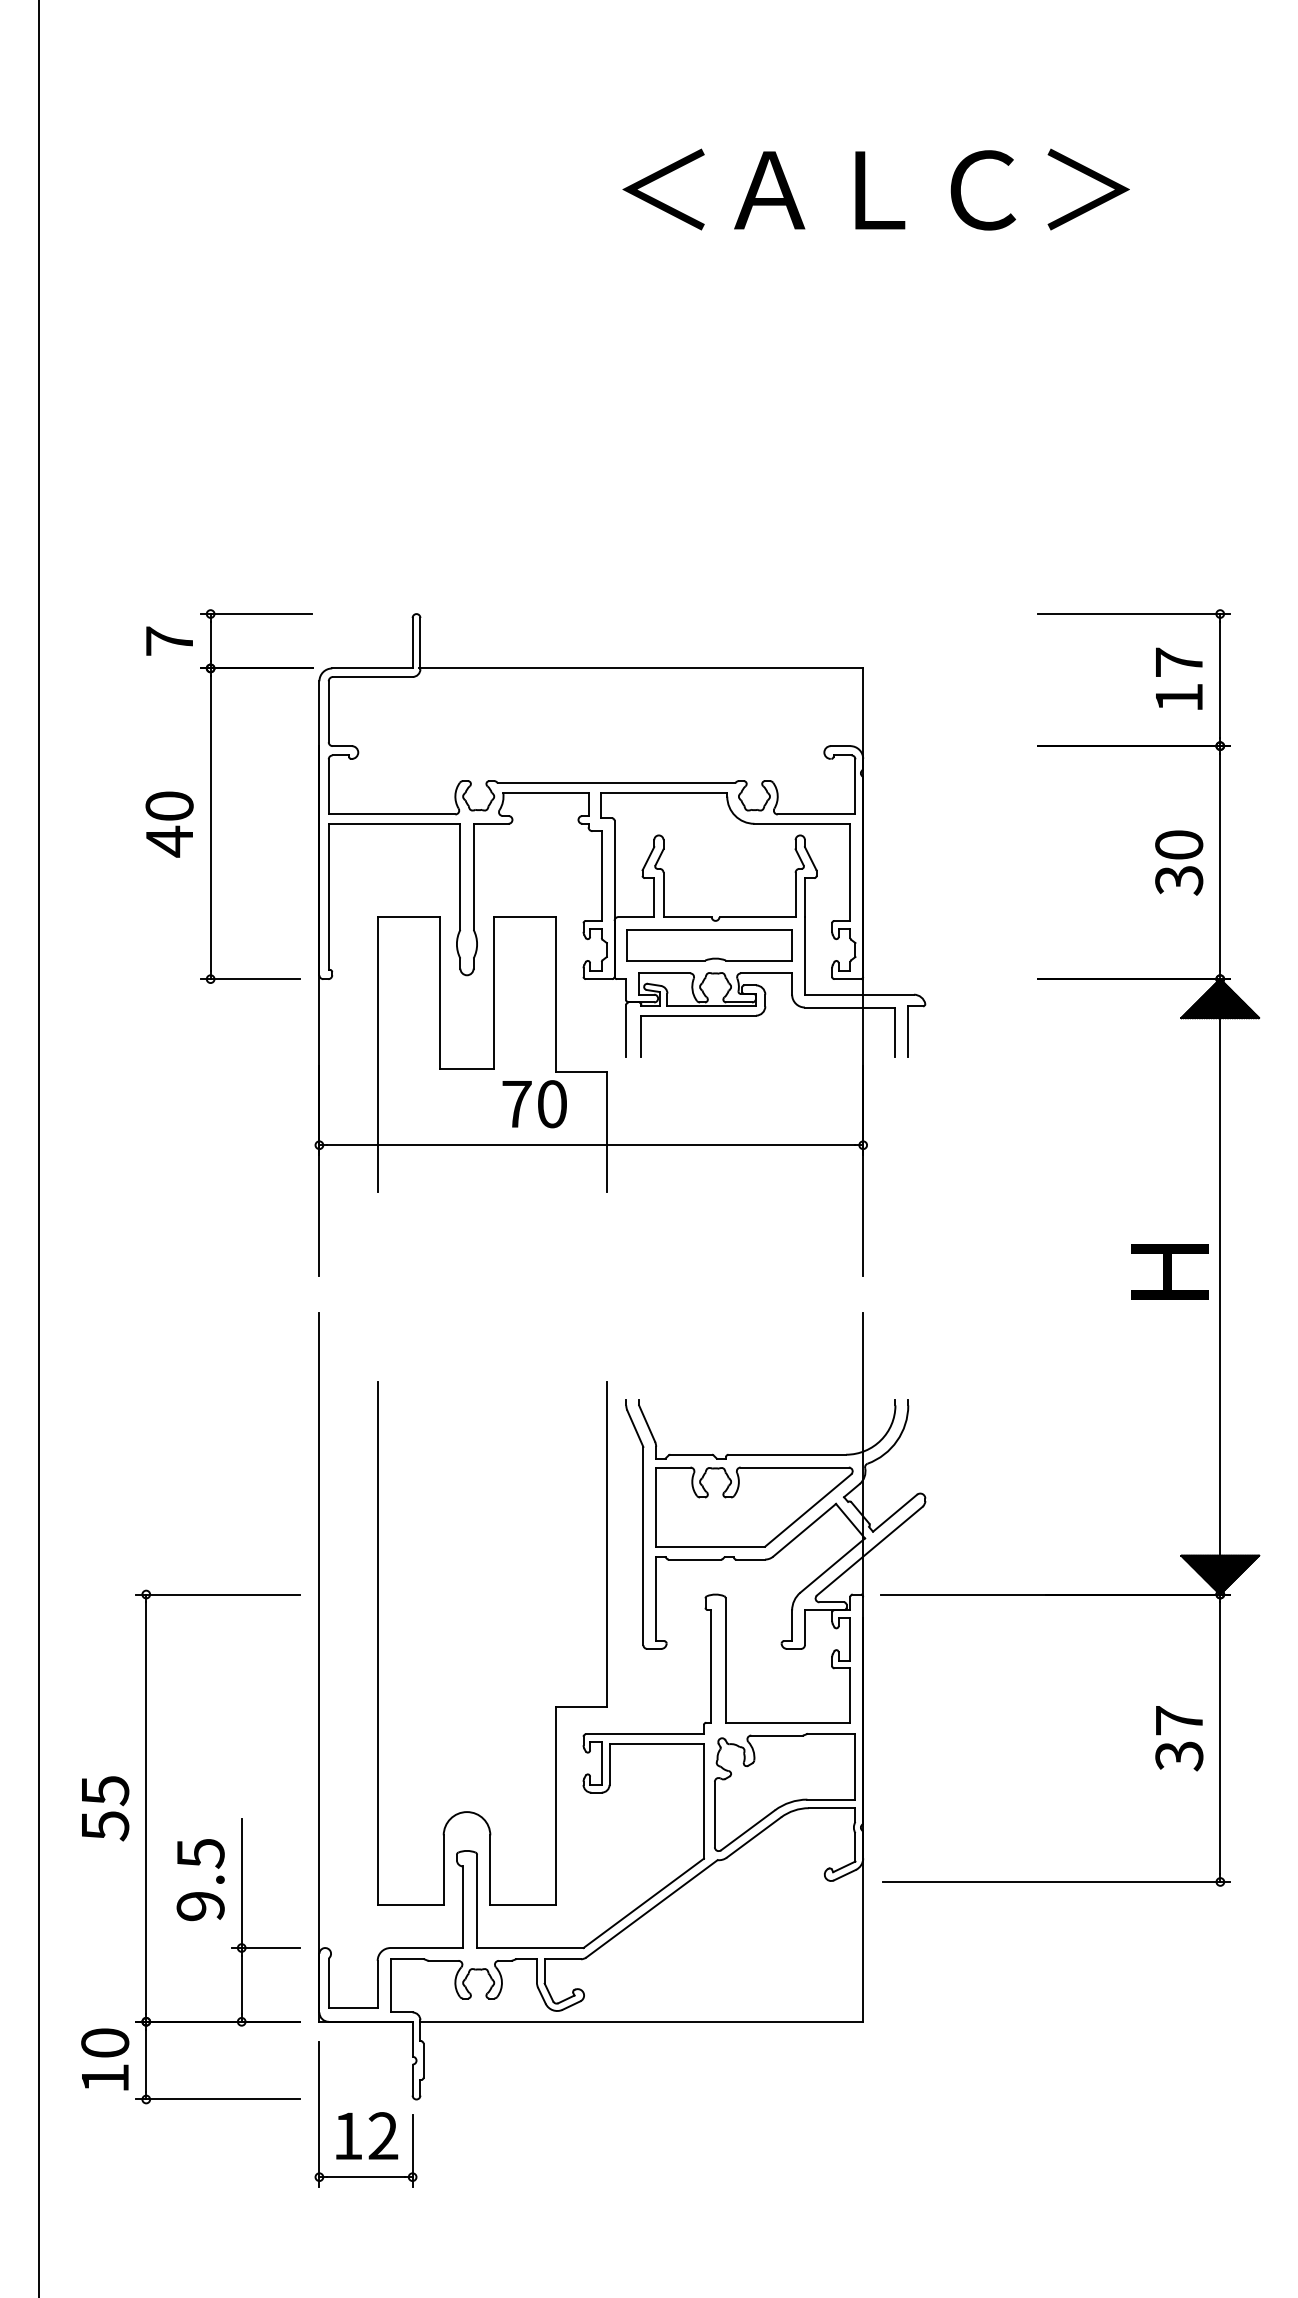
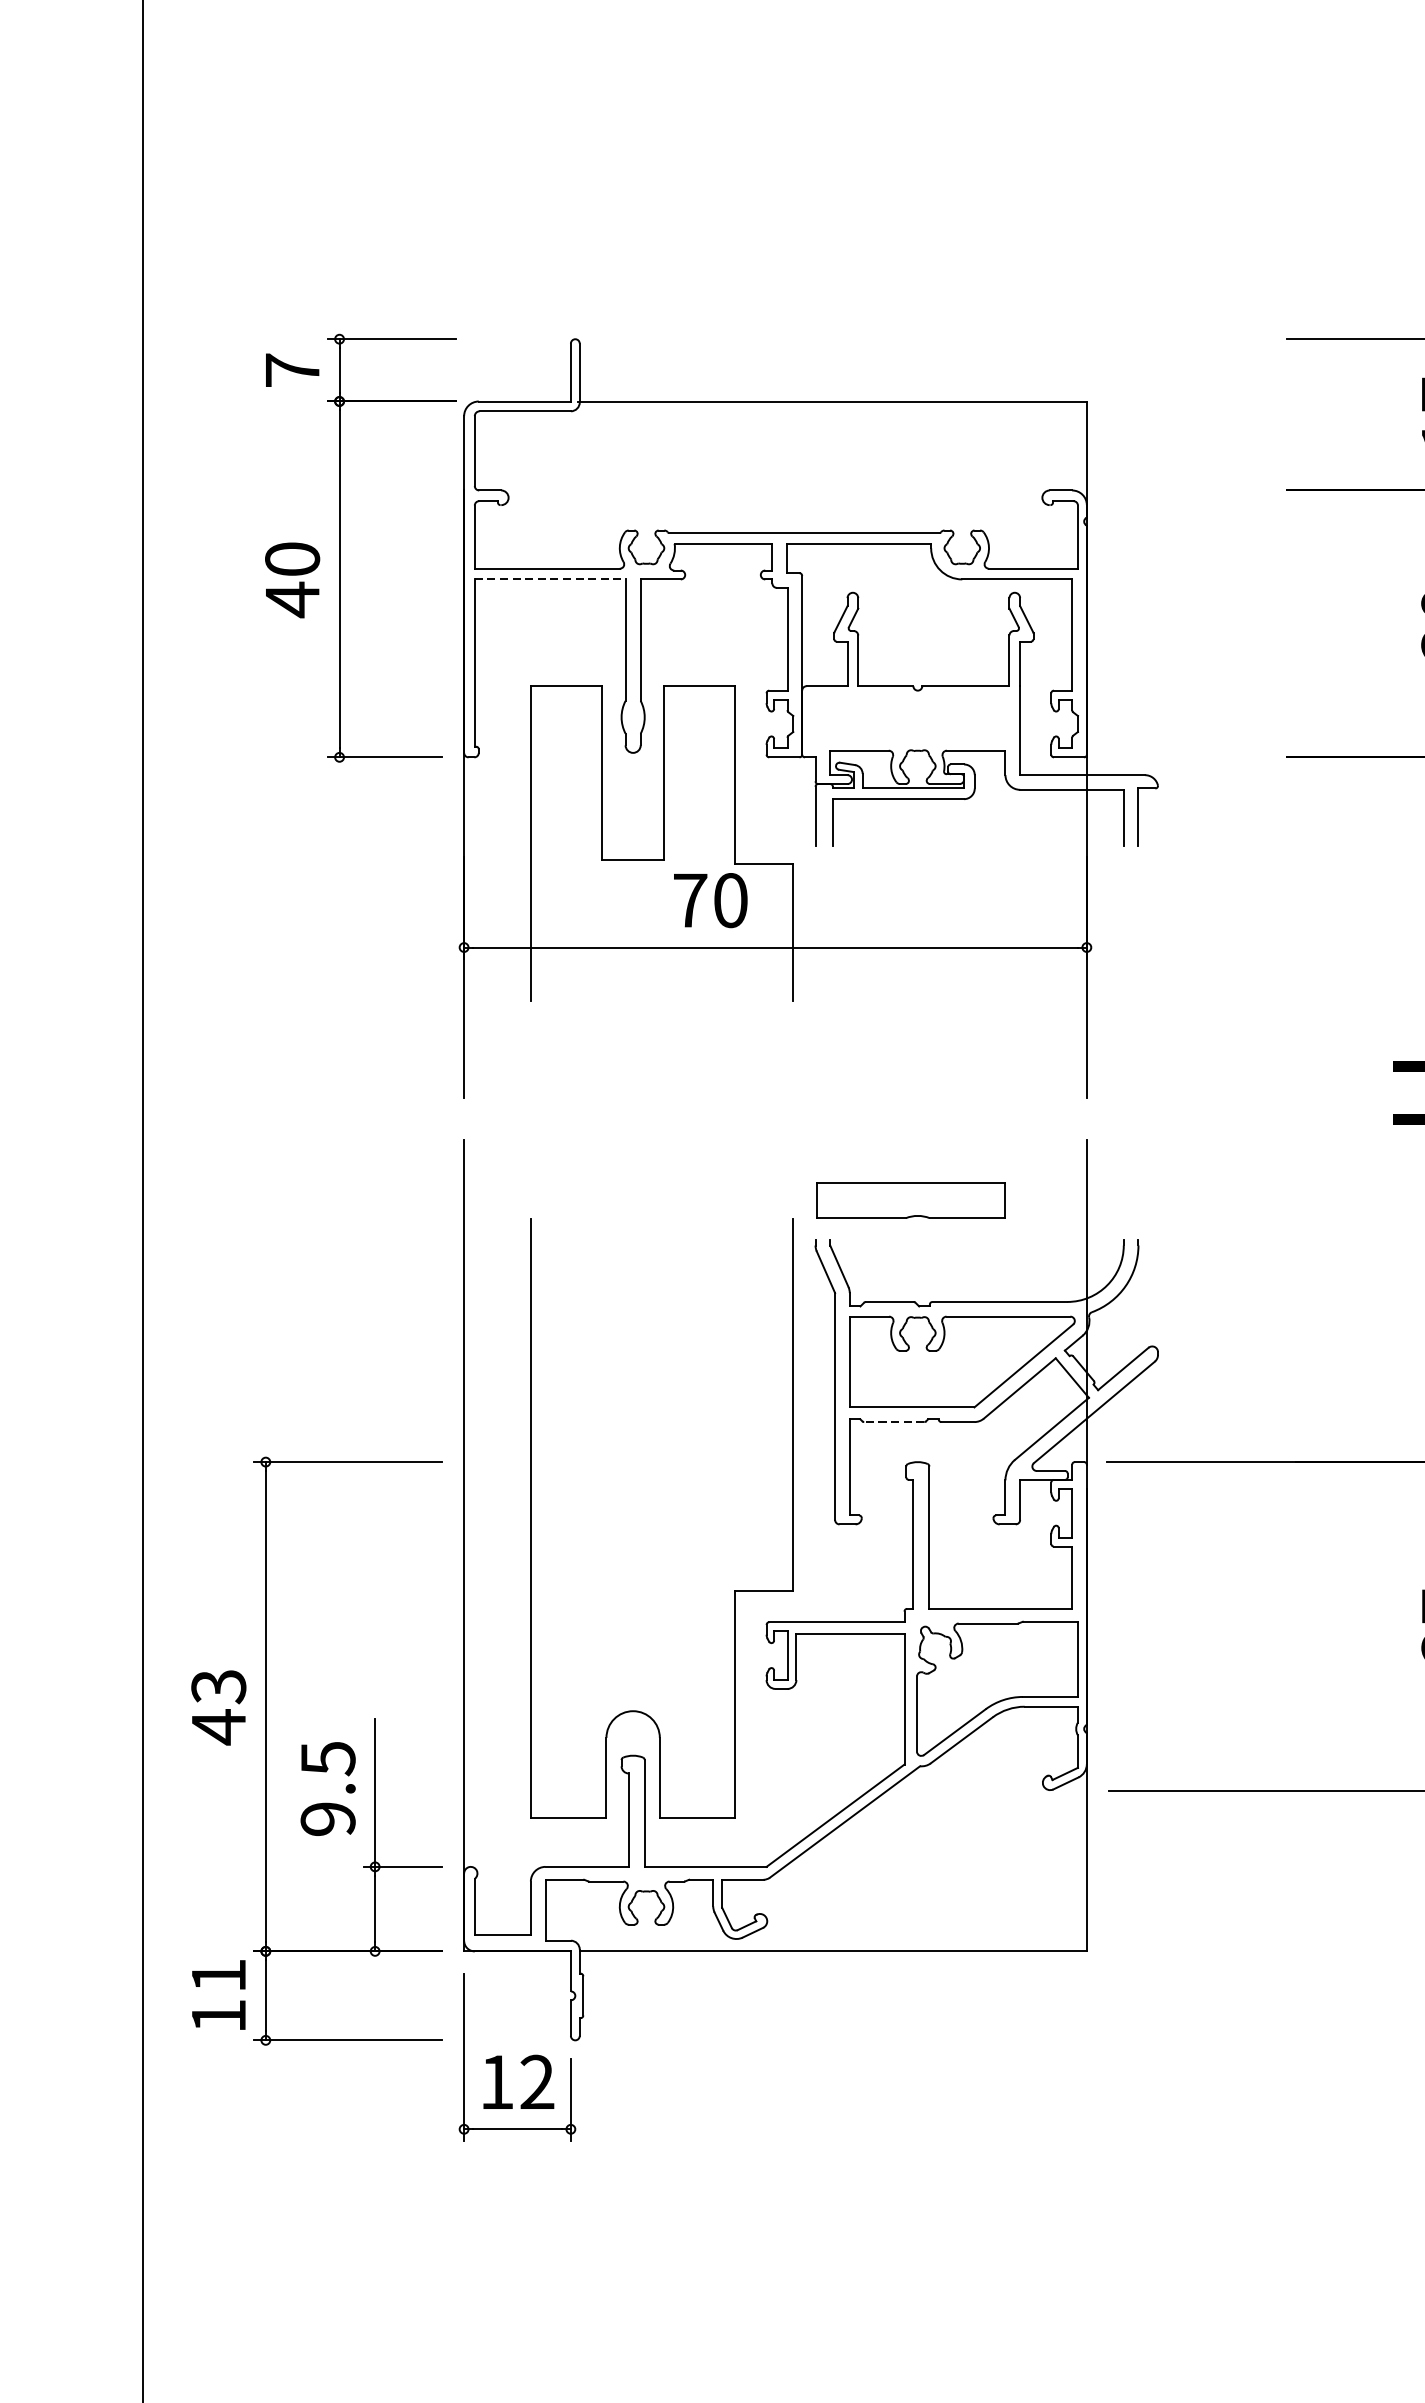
line: (394, 823) -> (550, 579), solid -> dashed
part: (709, 945) -> (910, 1200), moved
line: (694, 1559) -> (893, 1421), solid -> dashed
text: (105, 1809) -> (219, 1708), 55 -> 43
text: (105, 2042) -> (219, 1975), 10 -> 11

